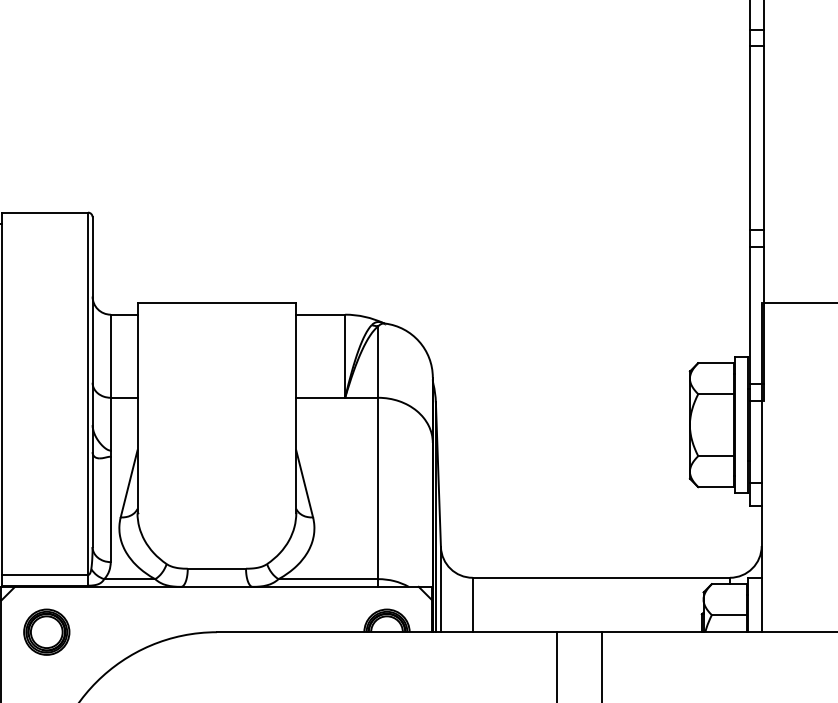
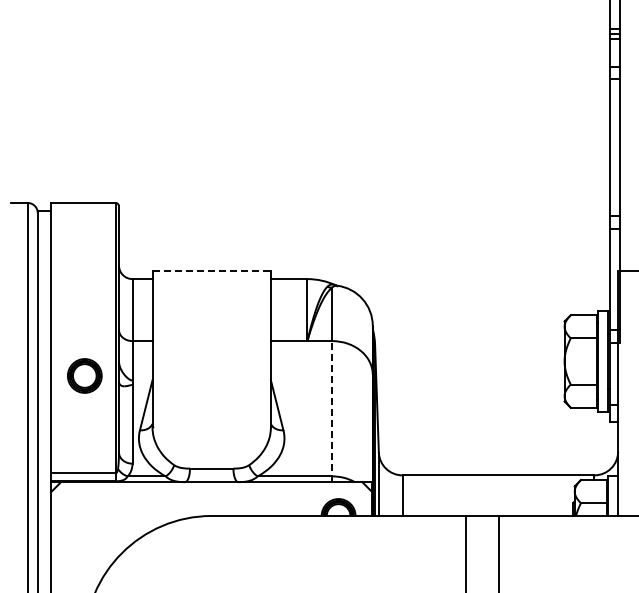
line: (217, 303) -> (212, 270), solid -> dashed
line: (378, 492) -> (332, 411), solid -> dashed
part: (46, 631) -> (84, 375), moved

